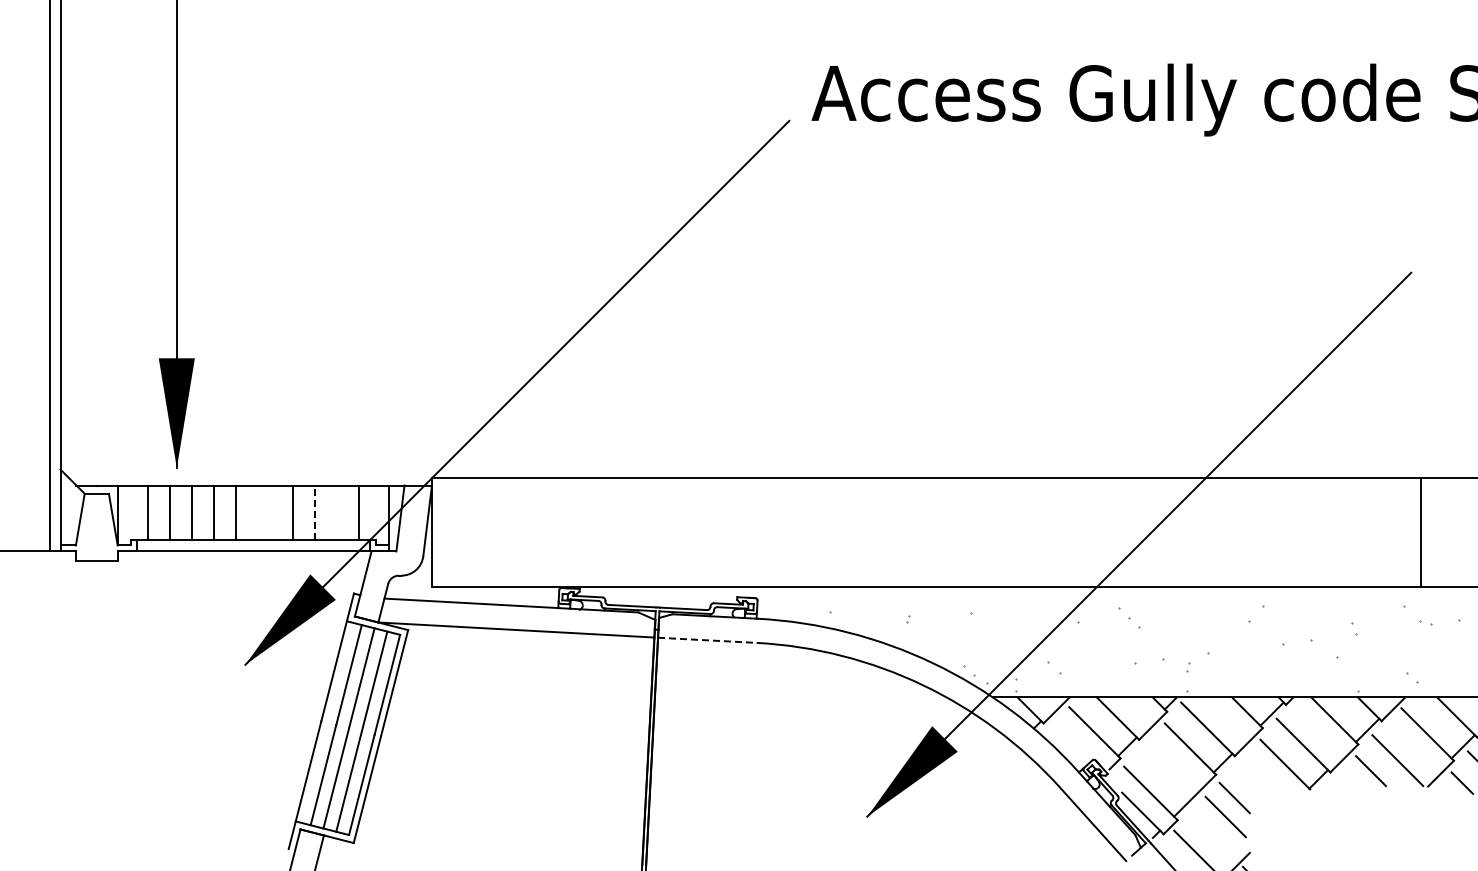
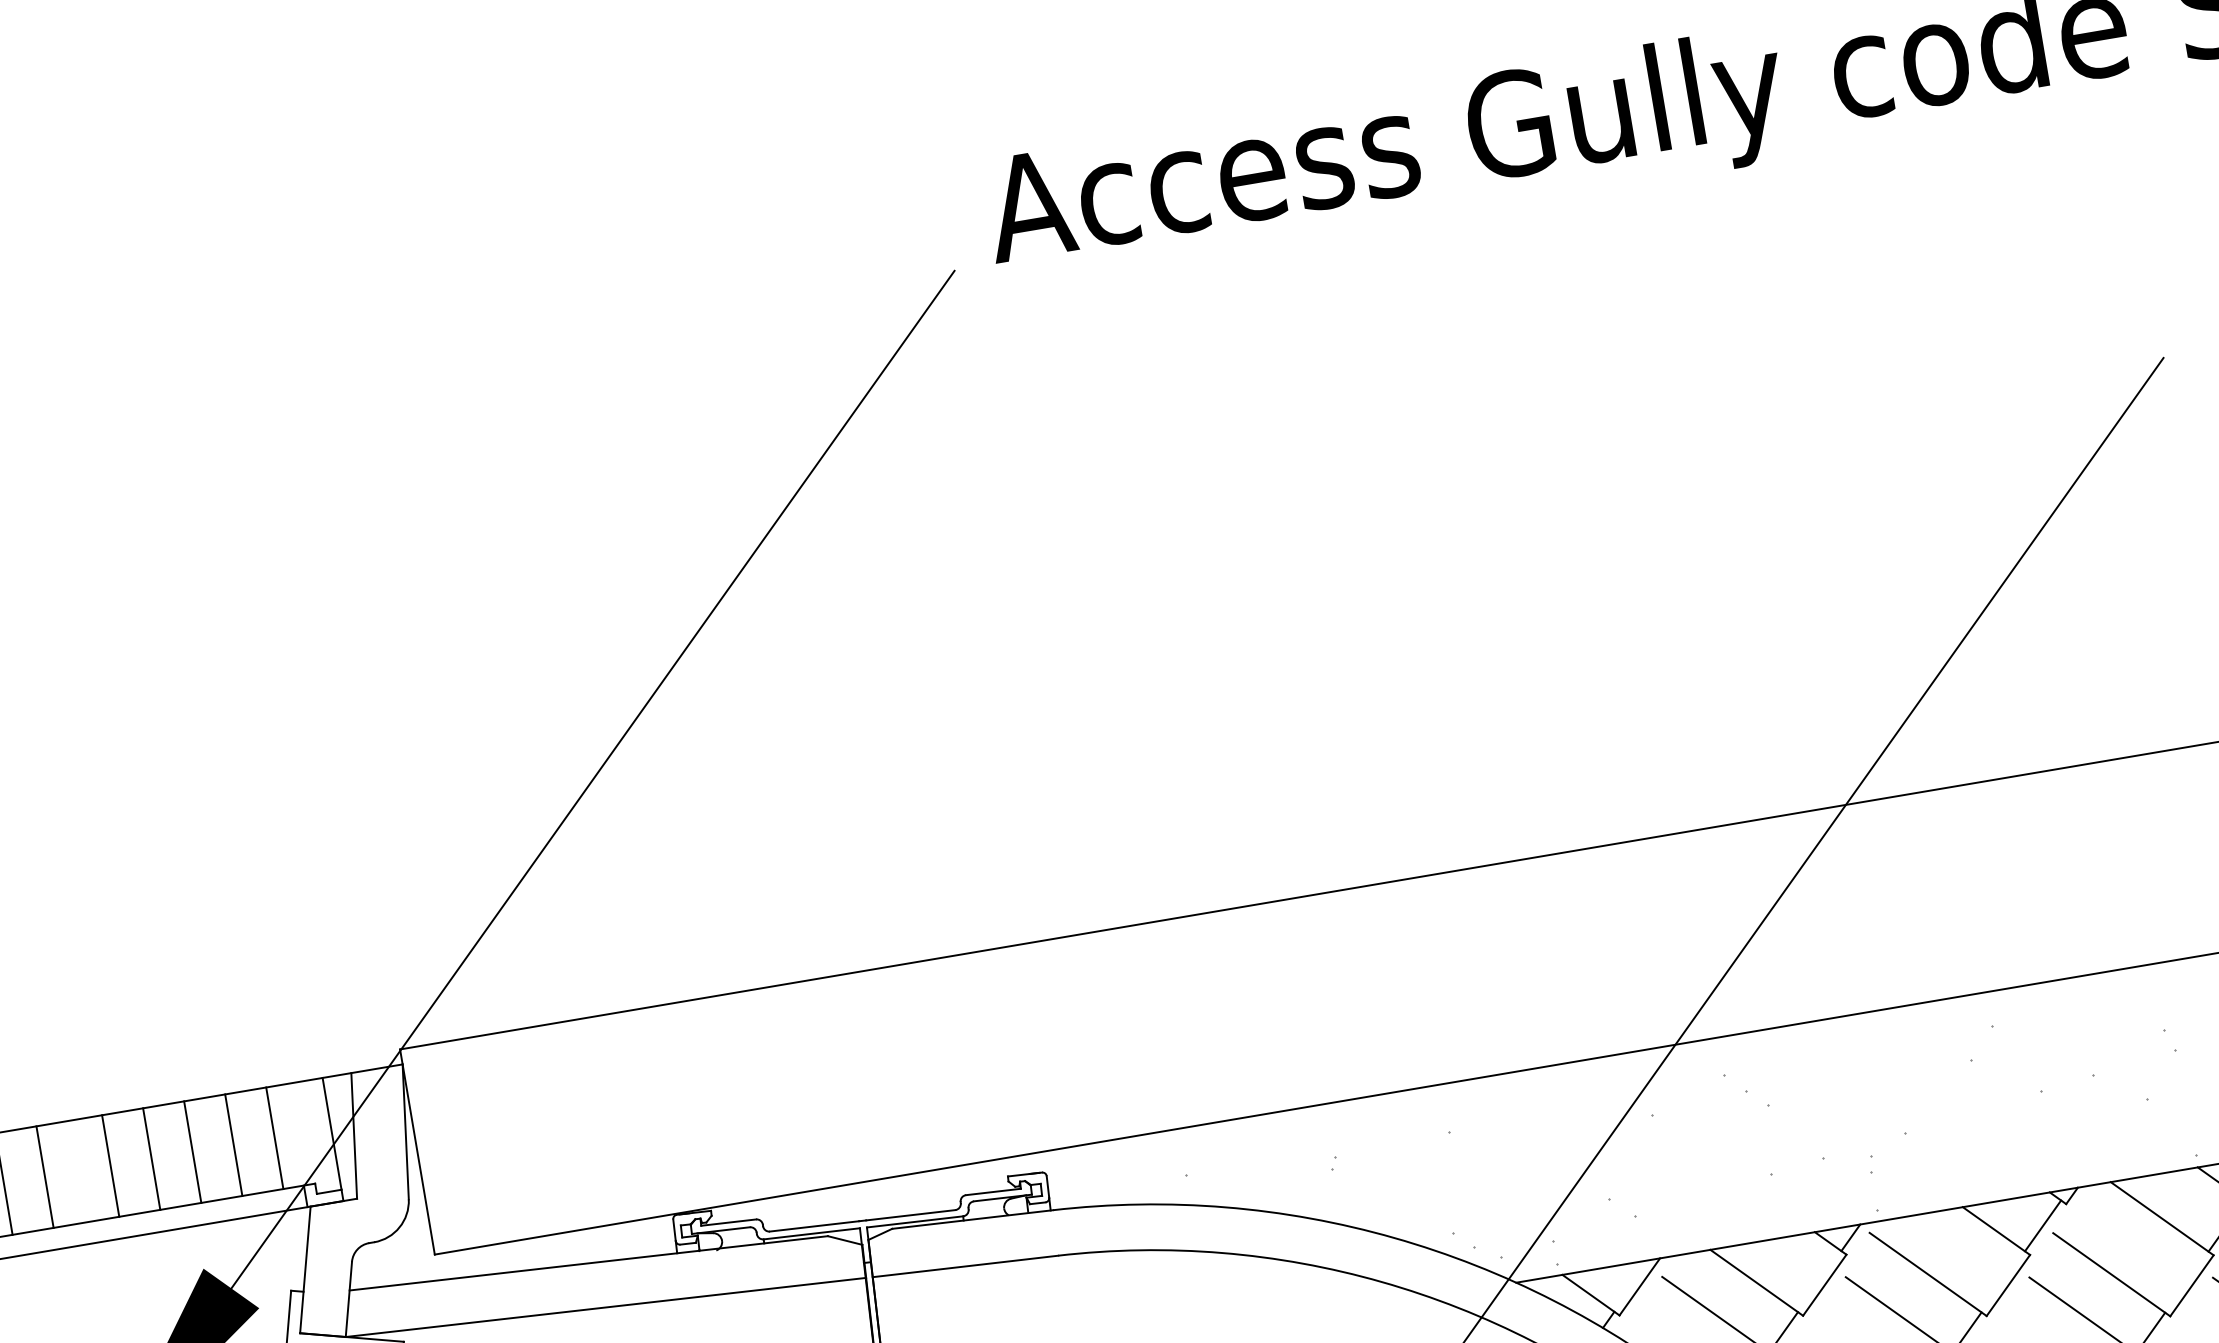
line: (270, 512) -> (109, 1165), added
line: (314, 512) -> (191, 1151), dashed -> solid
line: (336, 512) -> (232, 1144), added
line: (707, 640) -> (965, 1266), dashed -> solid

